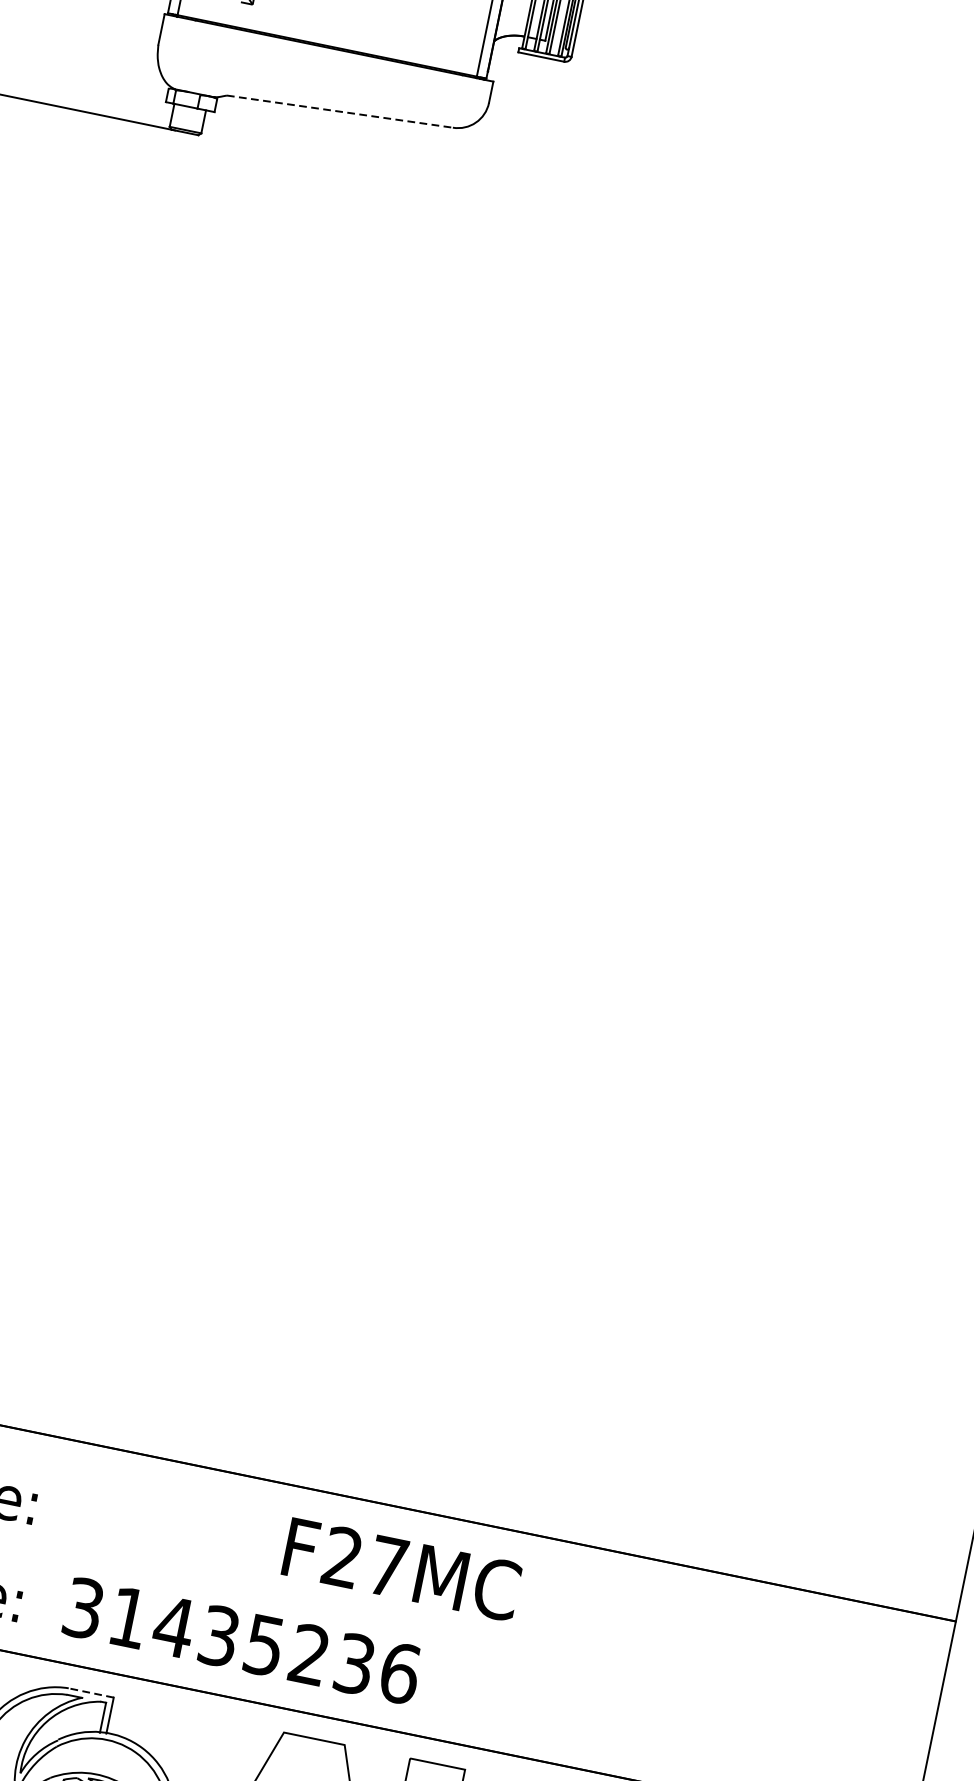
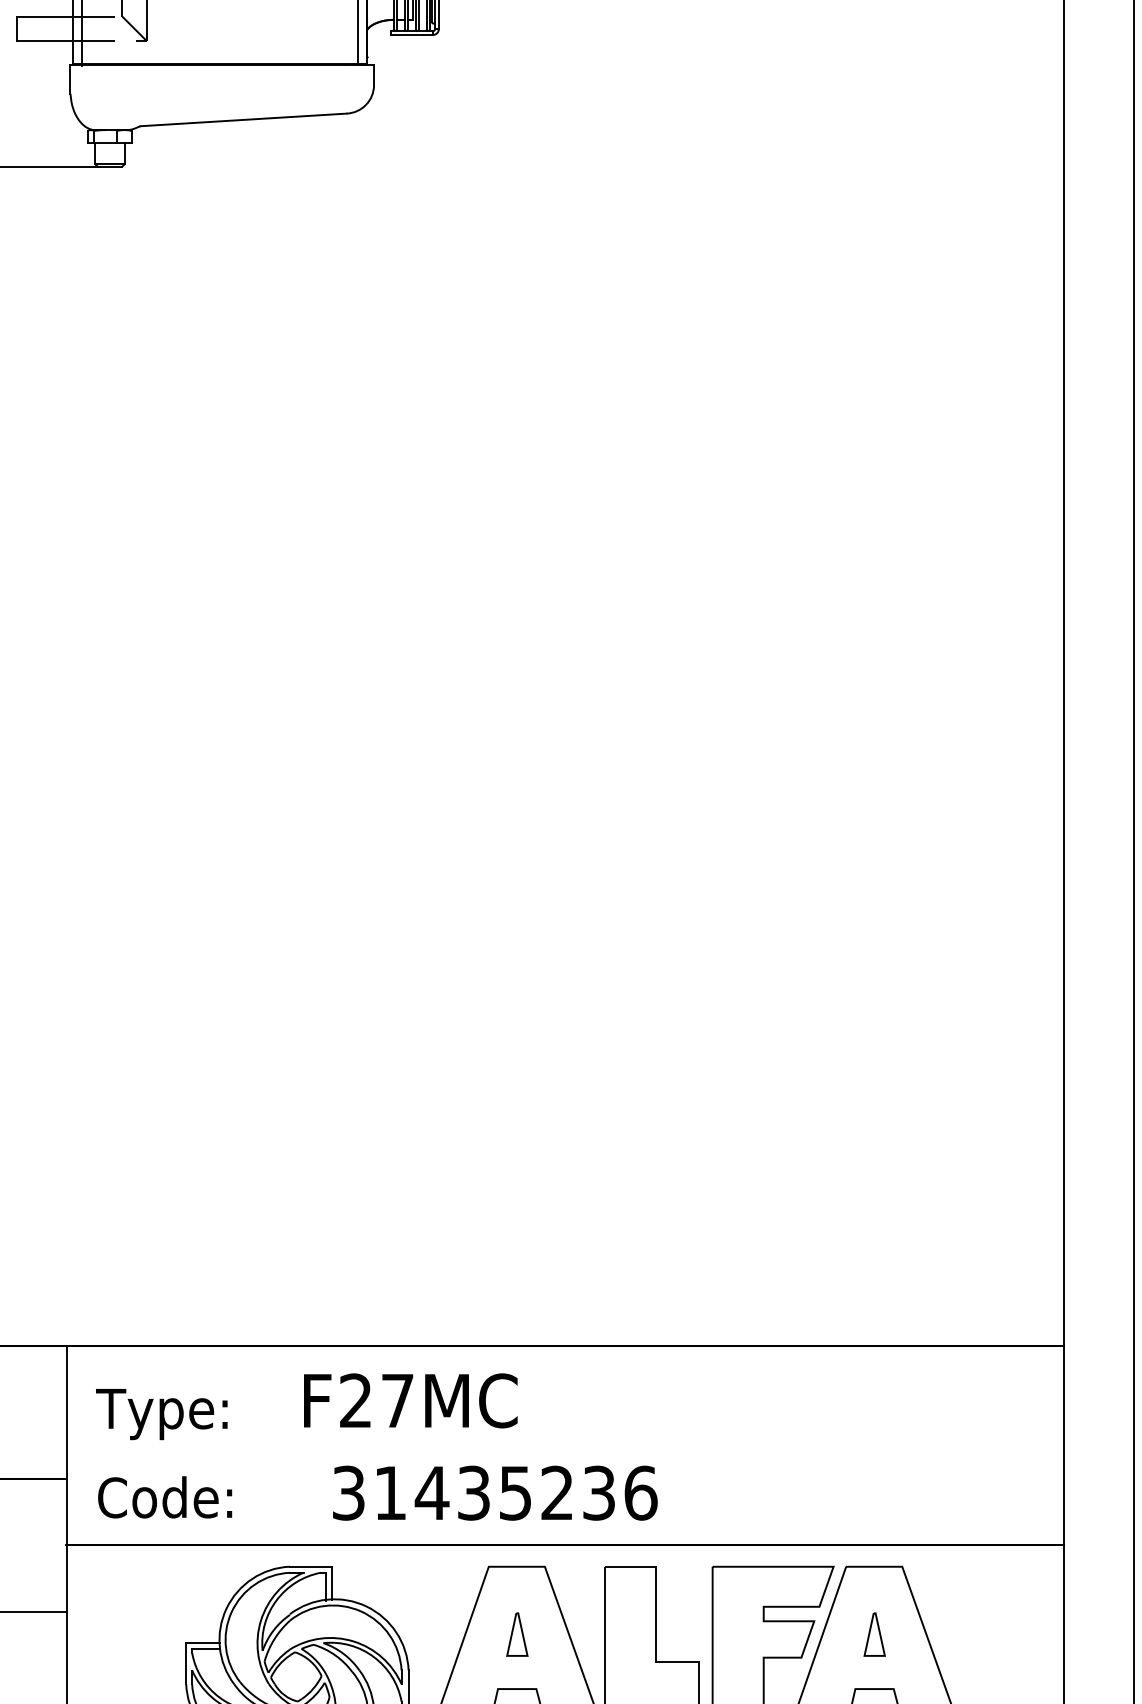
line: (340, 111) -> (243, 119), dashed -> solid
text: (401, 1569) -> (410, 1400), moved
text: (242, 1640) -> (495, 1492), moved
line: (91, 1692) -> (310, 1566), dashed -> solid

